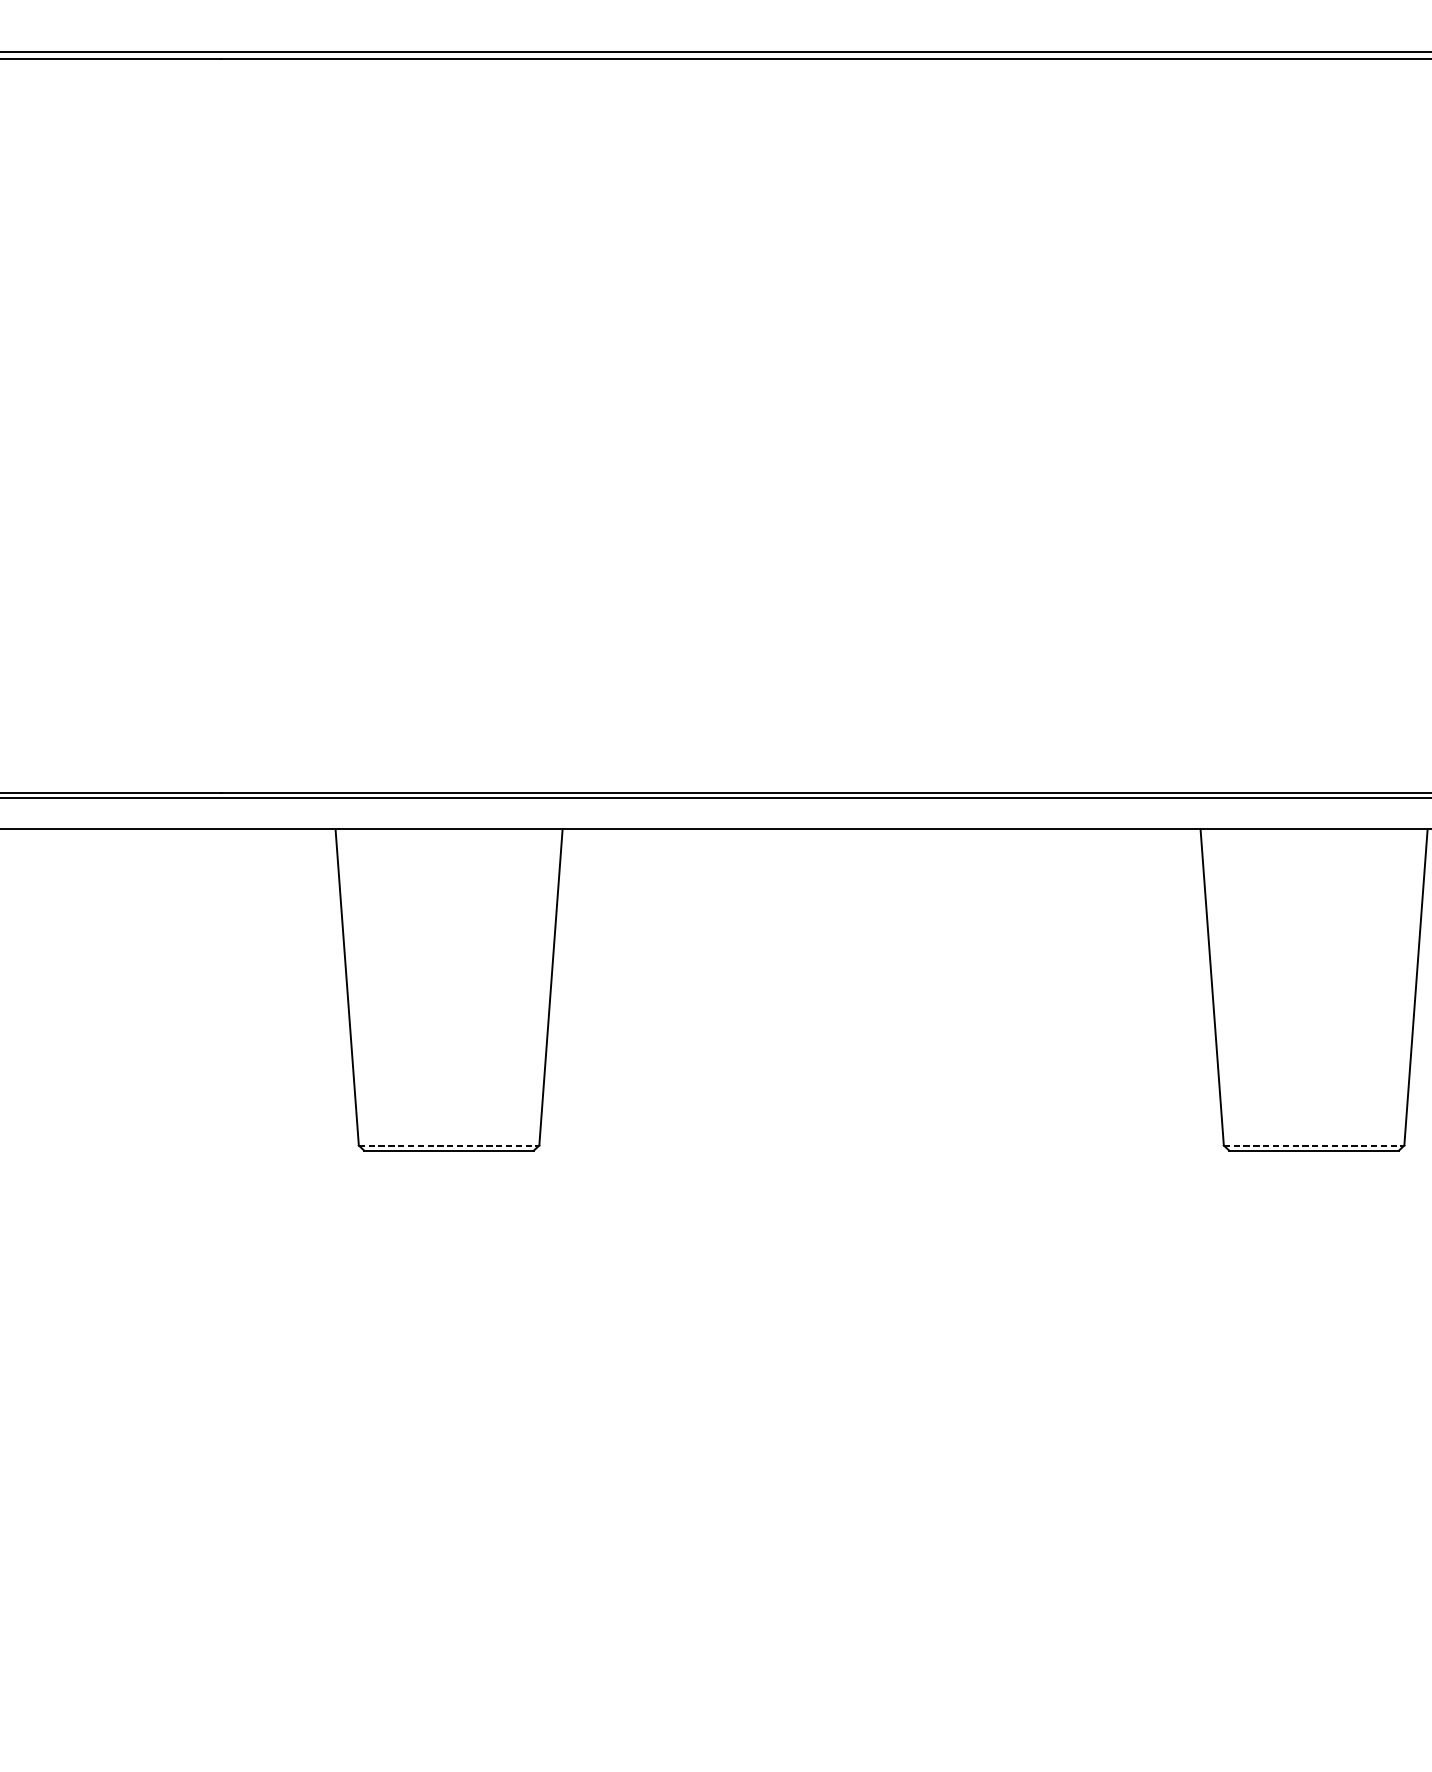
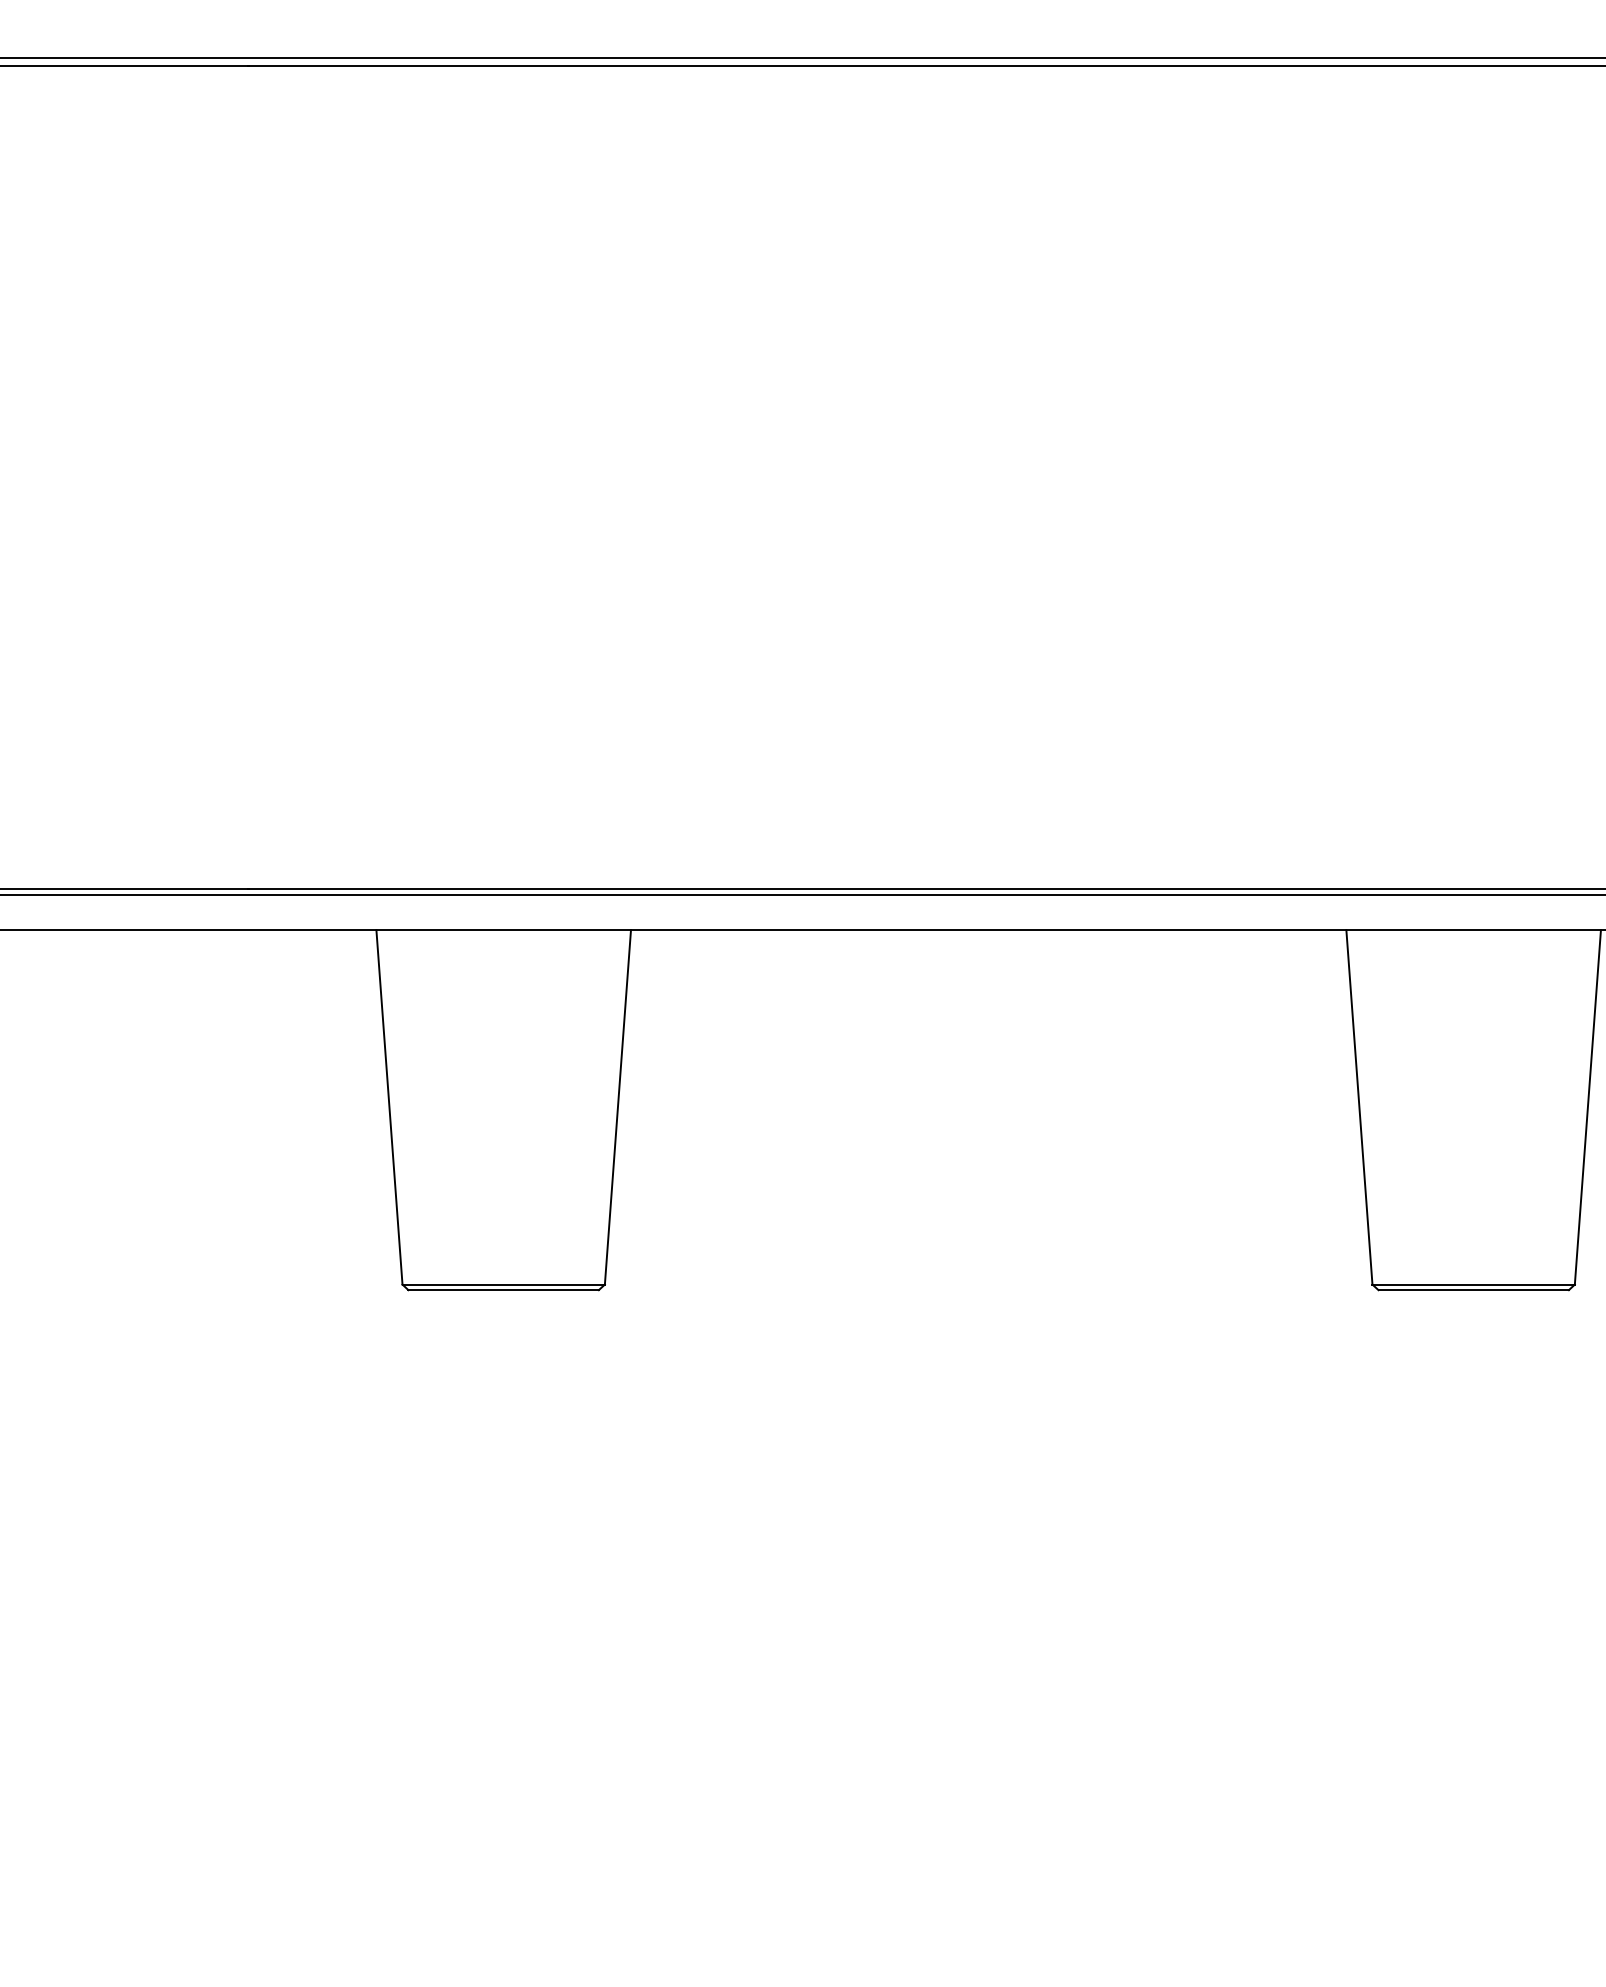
line: (449, 1145) -> (504, 1284), dashed -> solid
line: (1314, 1145) -> (1474, 1284), dashed -> solid

